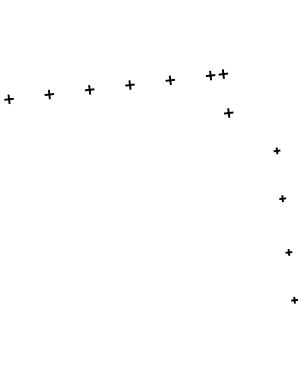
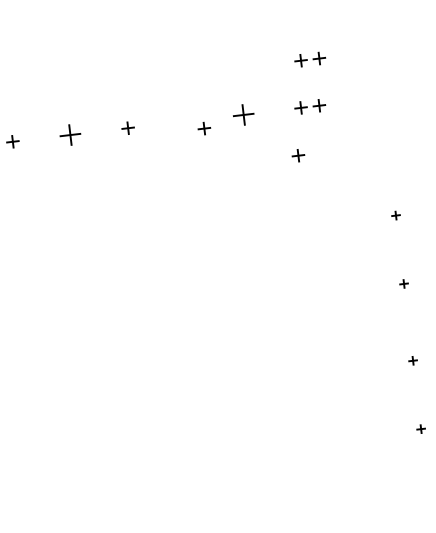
part: (216, 41) -> (309, 59), added
part: (169, 79) -> (242, 113), size x1.6
part: (129, 84) -> (203, 127), moved
part: (49, 94) -> (70, 134), size x1.6
part: (228, 112) -> (298, 154), moved

